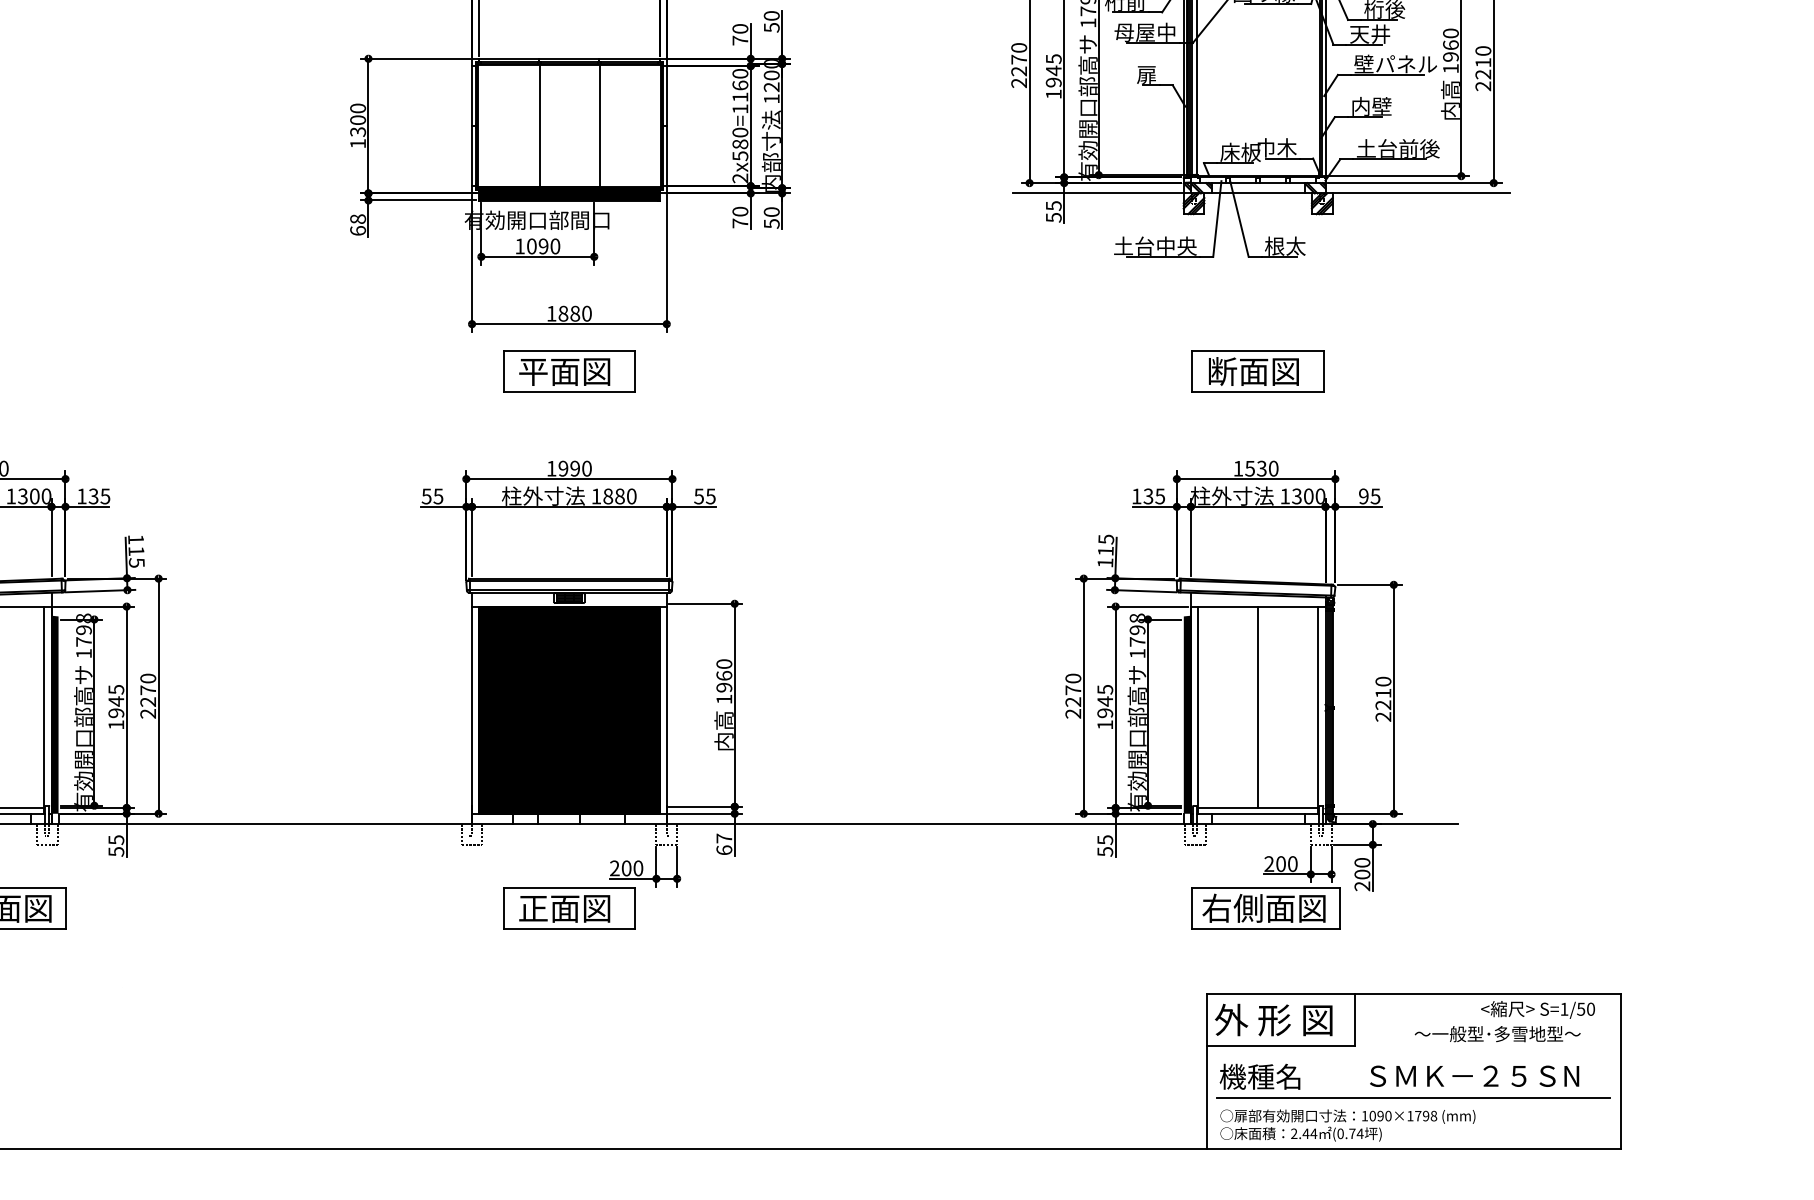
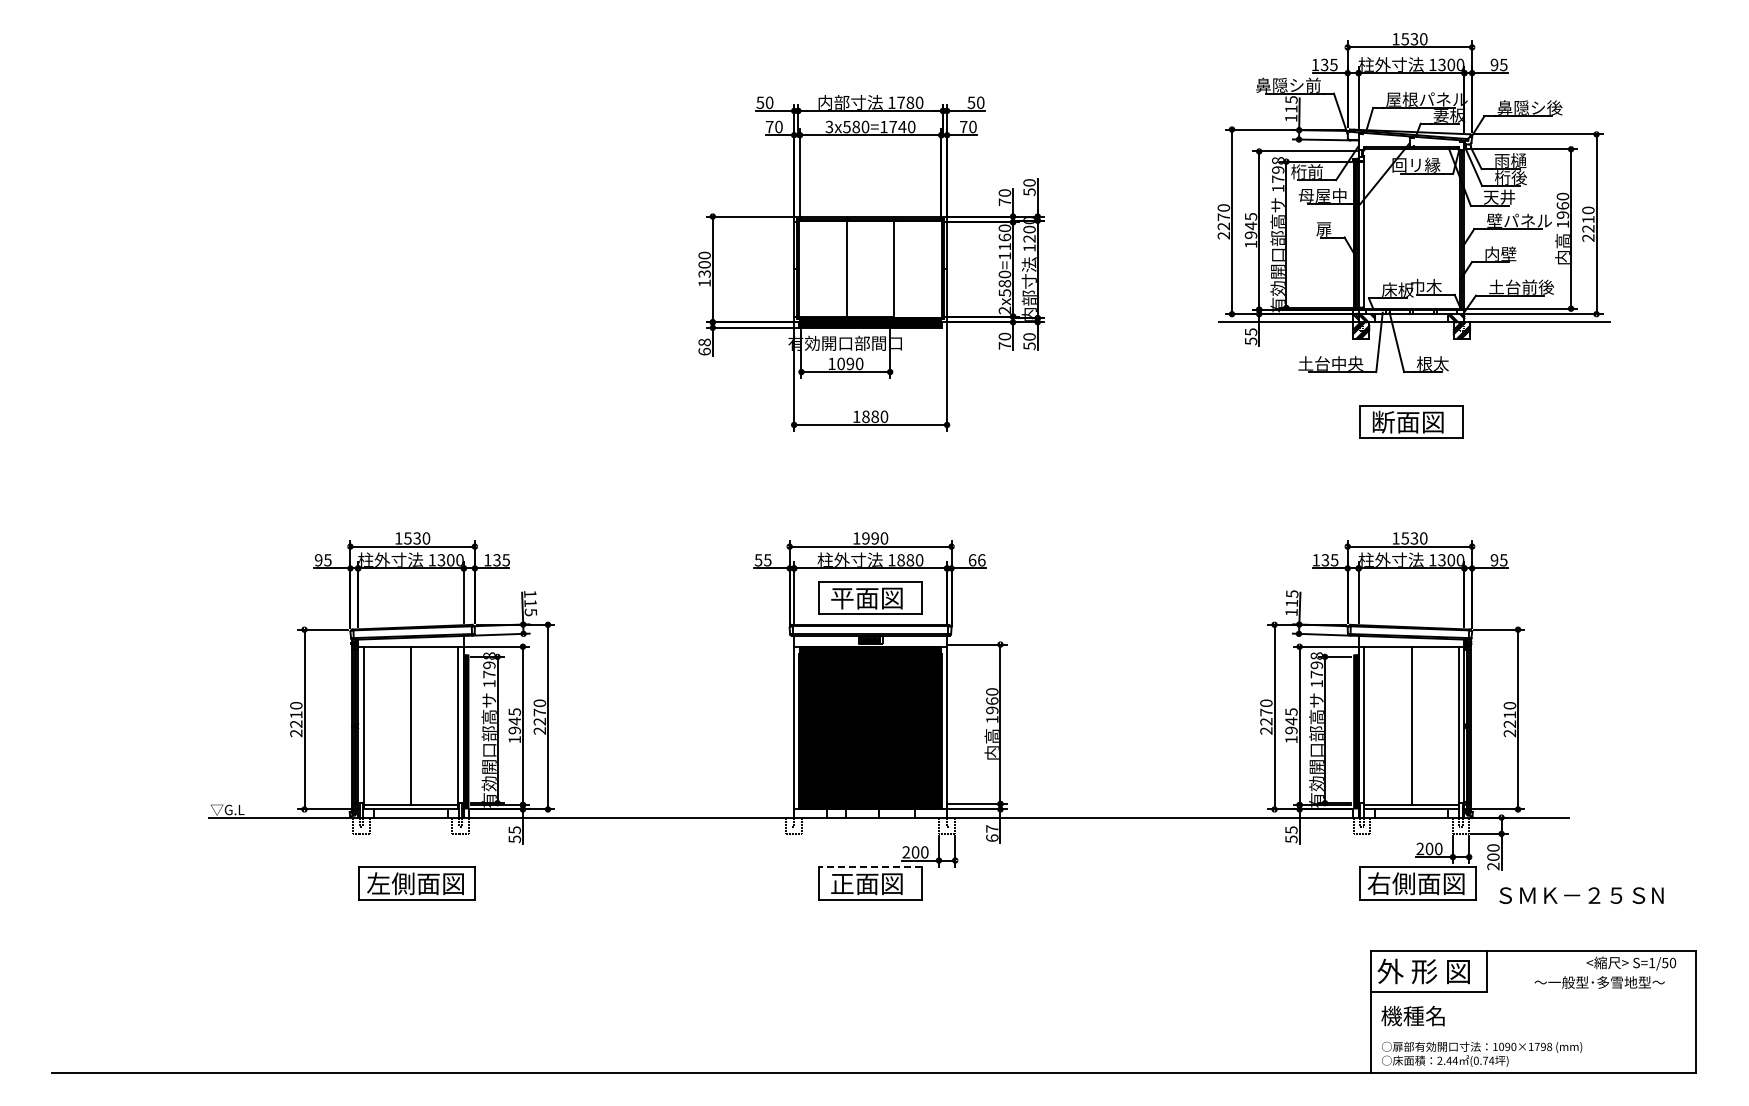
part: (569, 370) -> (870, 597), moved
part: (1258, 370) -> (1411, 421), moved
text: (704, 496) -> (976, 560), 55 -> 66
line: (569, 887) -> (870, 867), solid -> dashed
text: (1474, 1076) -> (1581, 895), moved
line: (1413, 1097) -> (1533, 1032), removed

